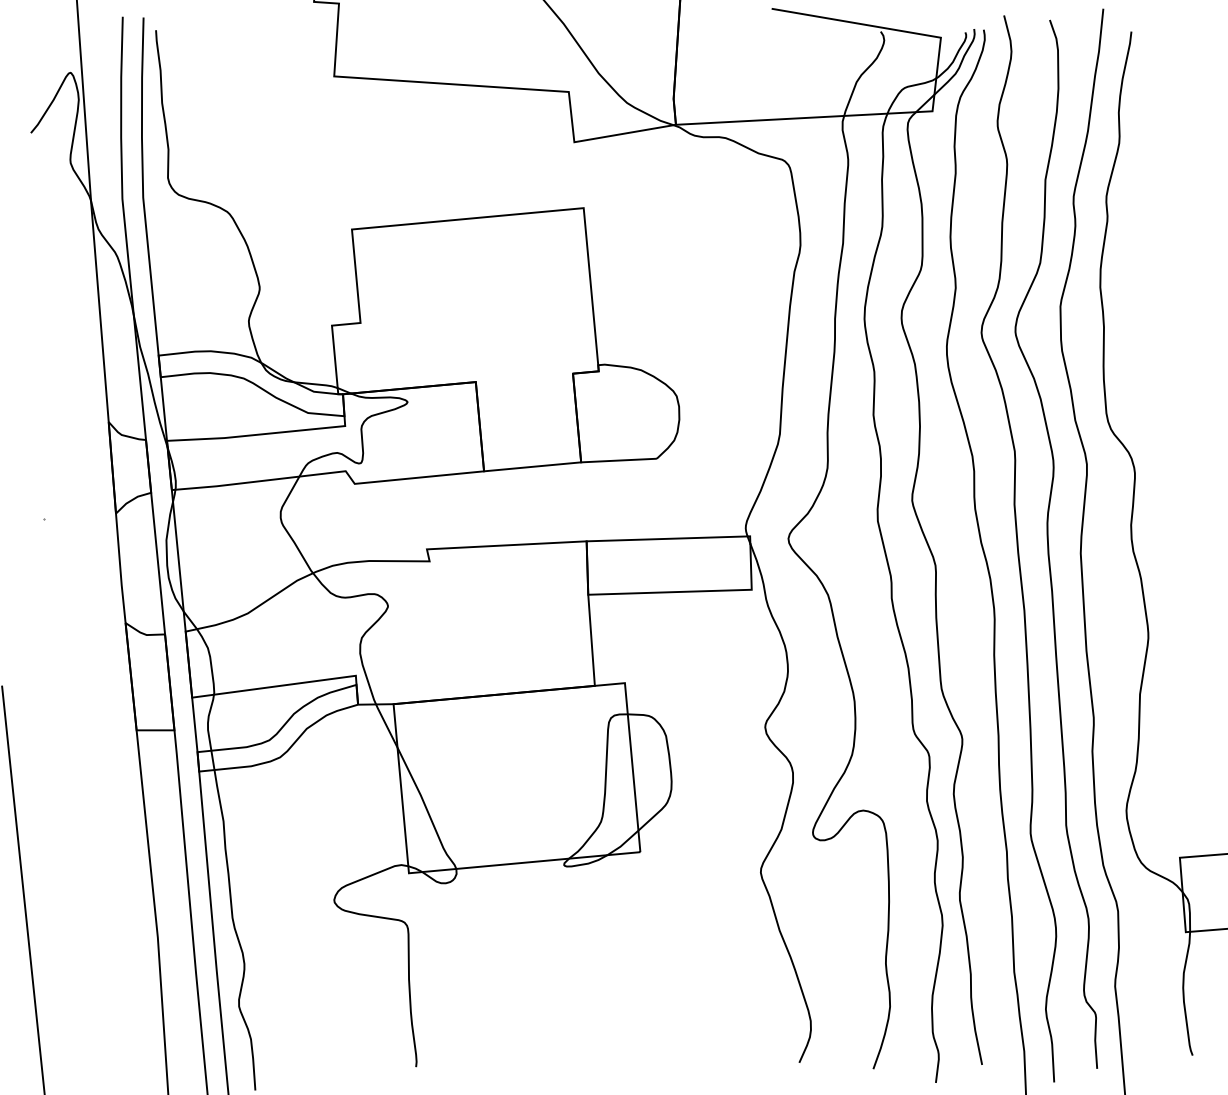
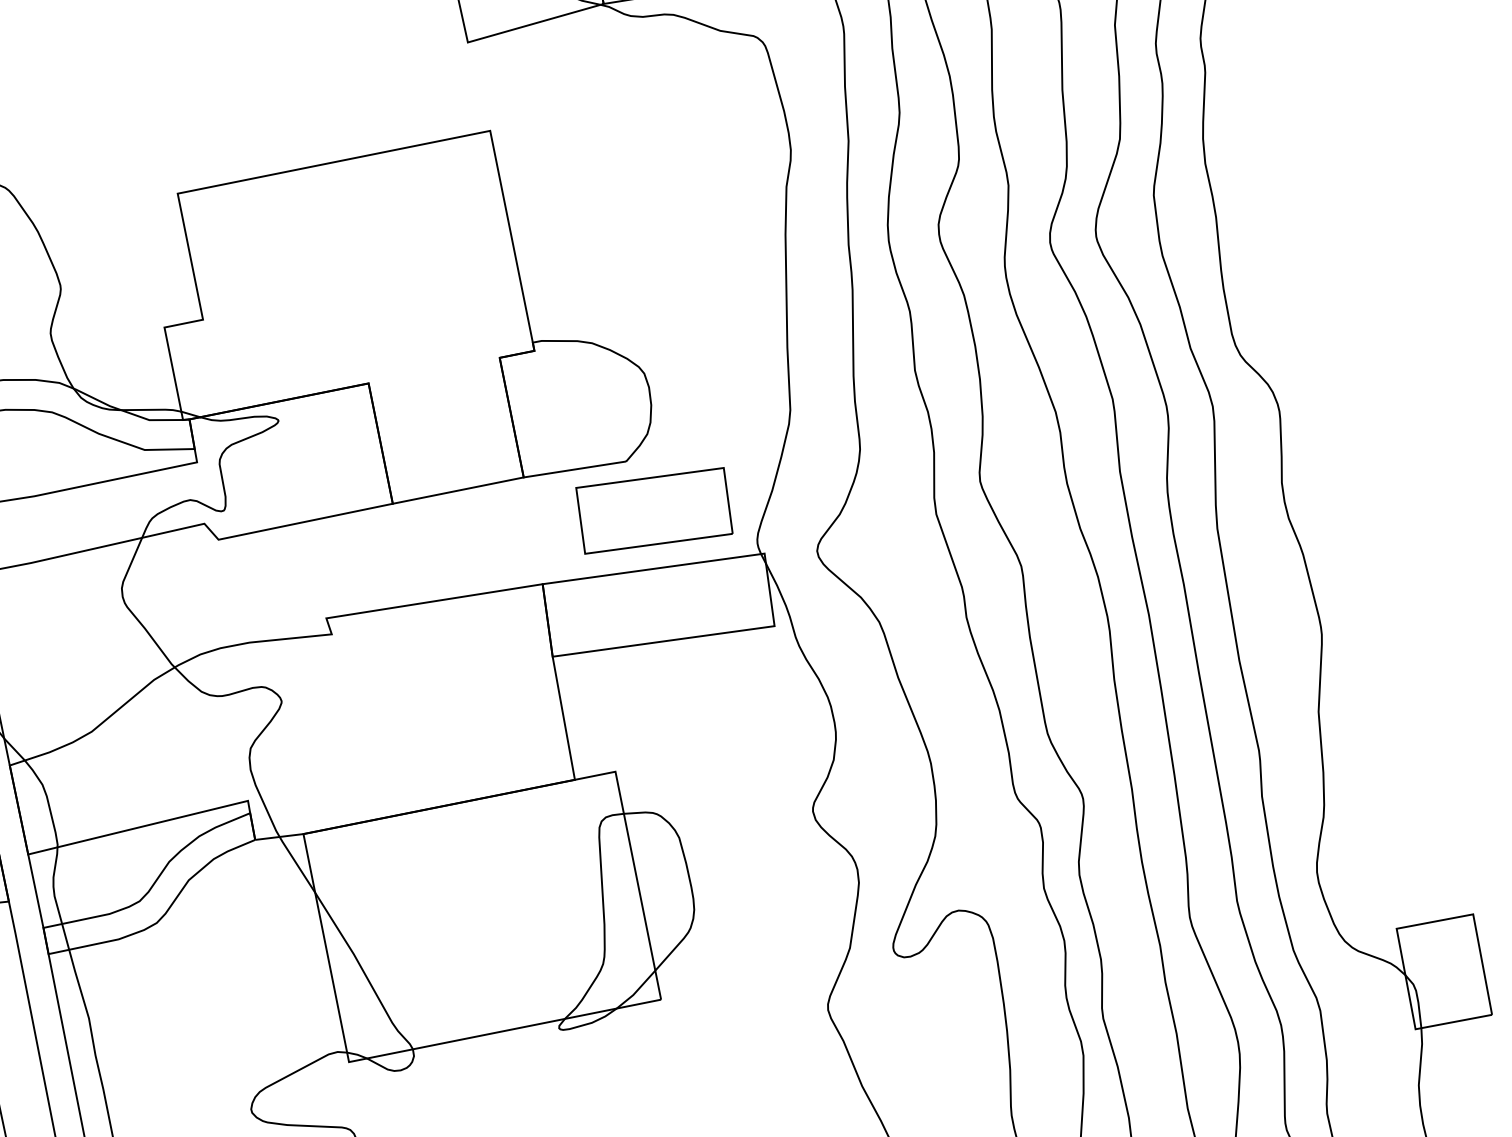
part: (673, 496) -> (654, 510), added

